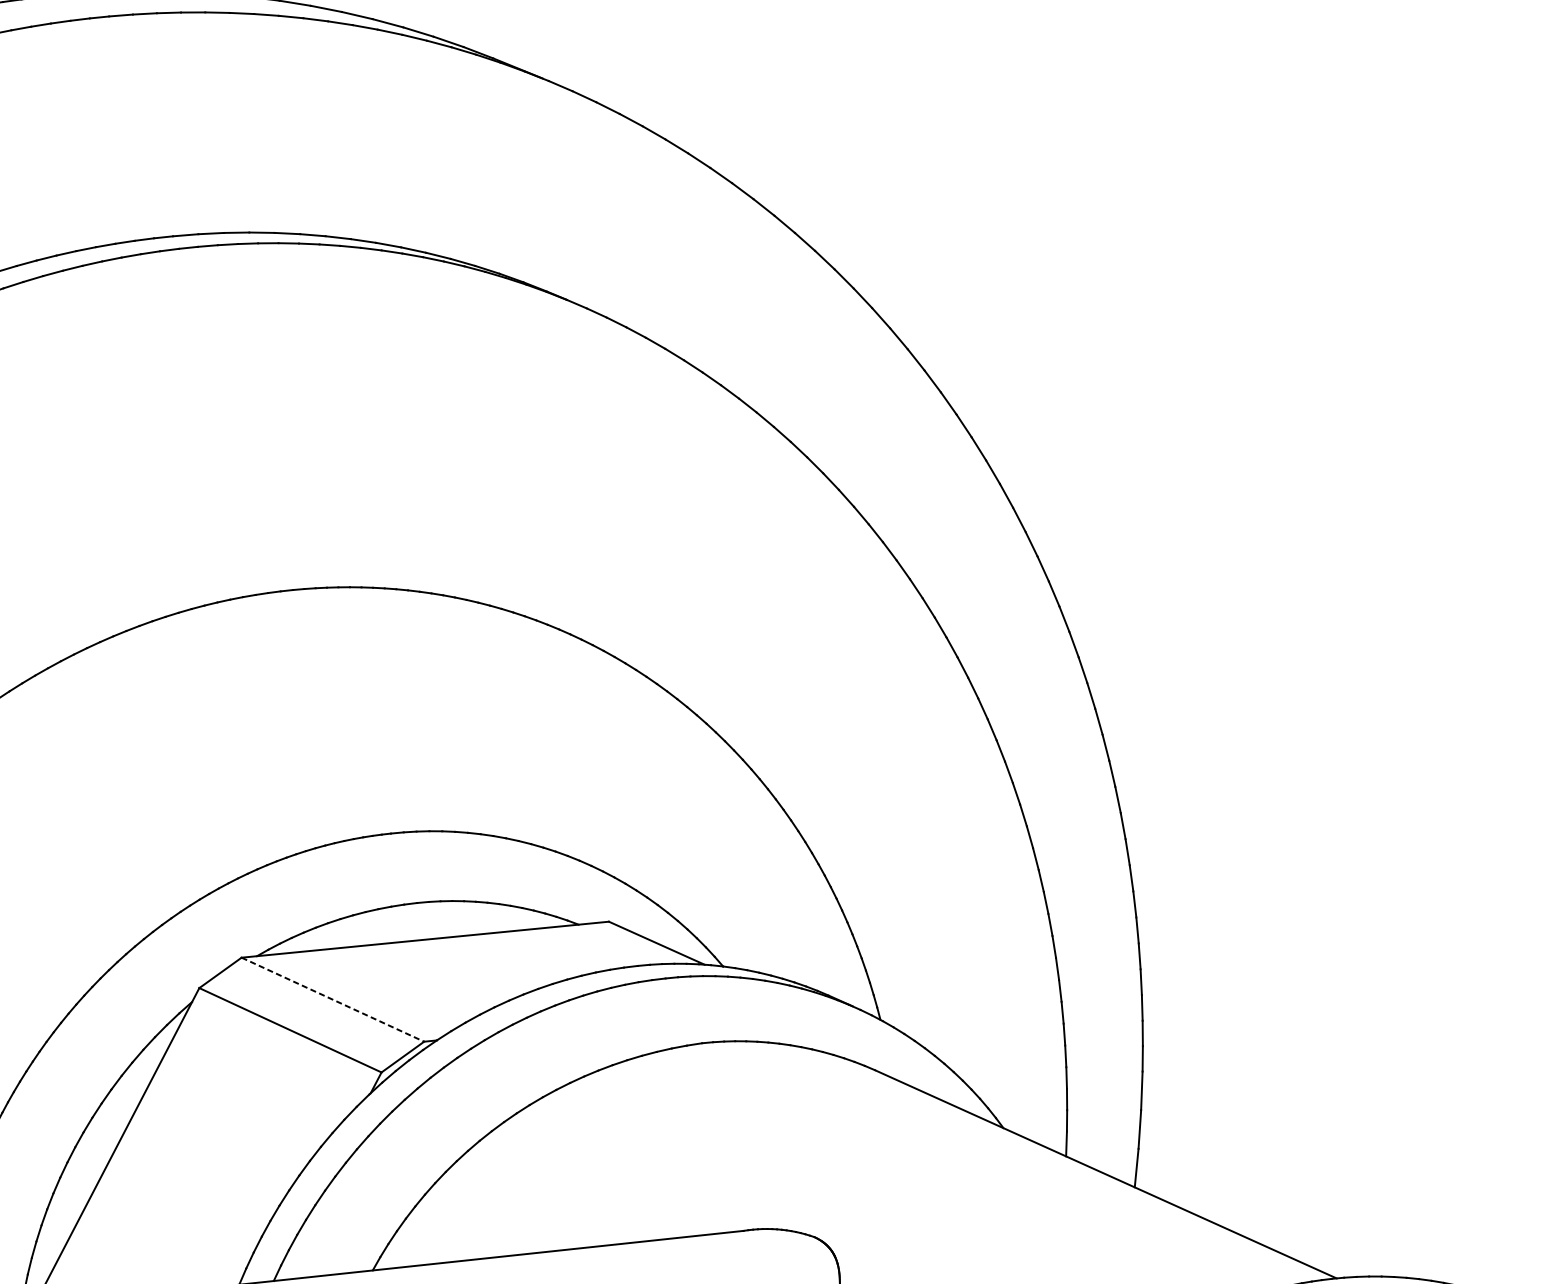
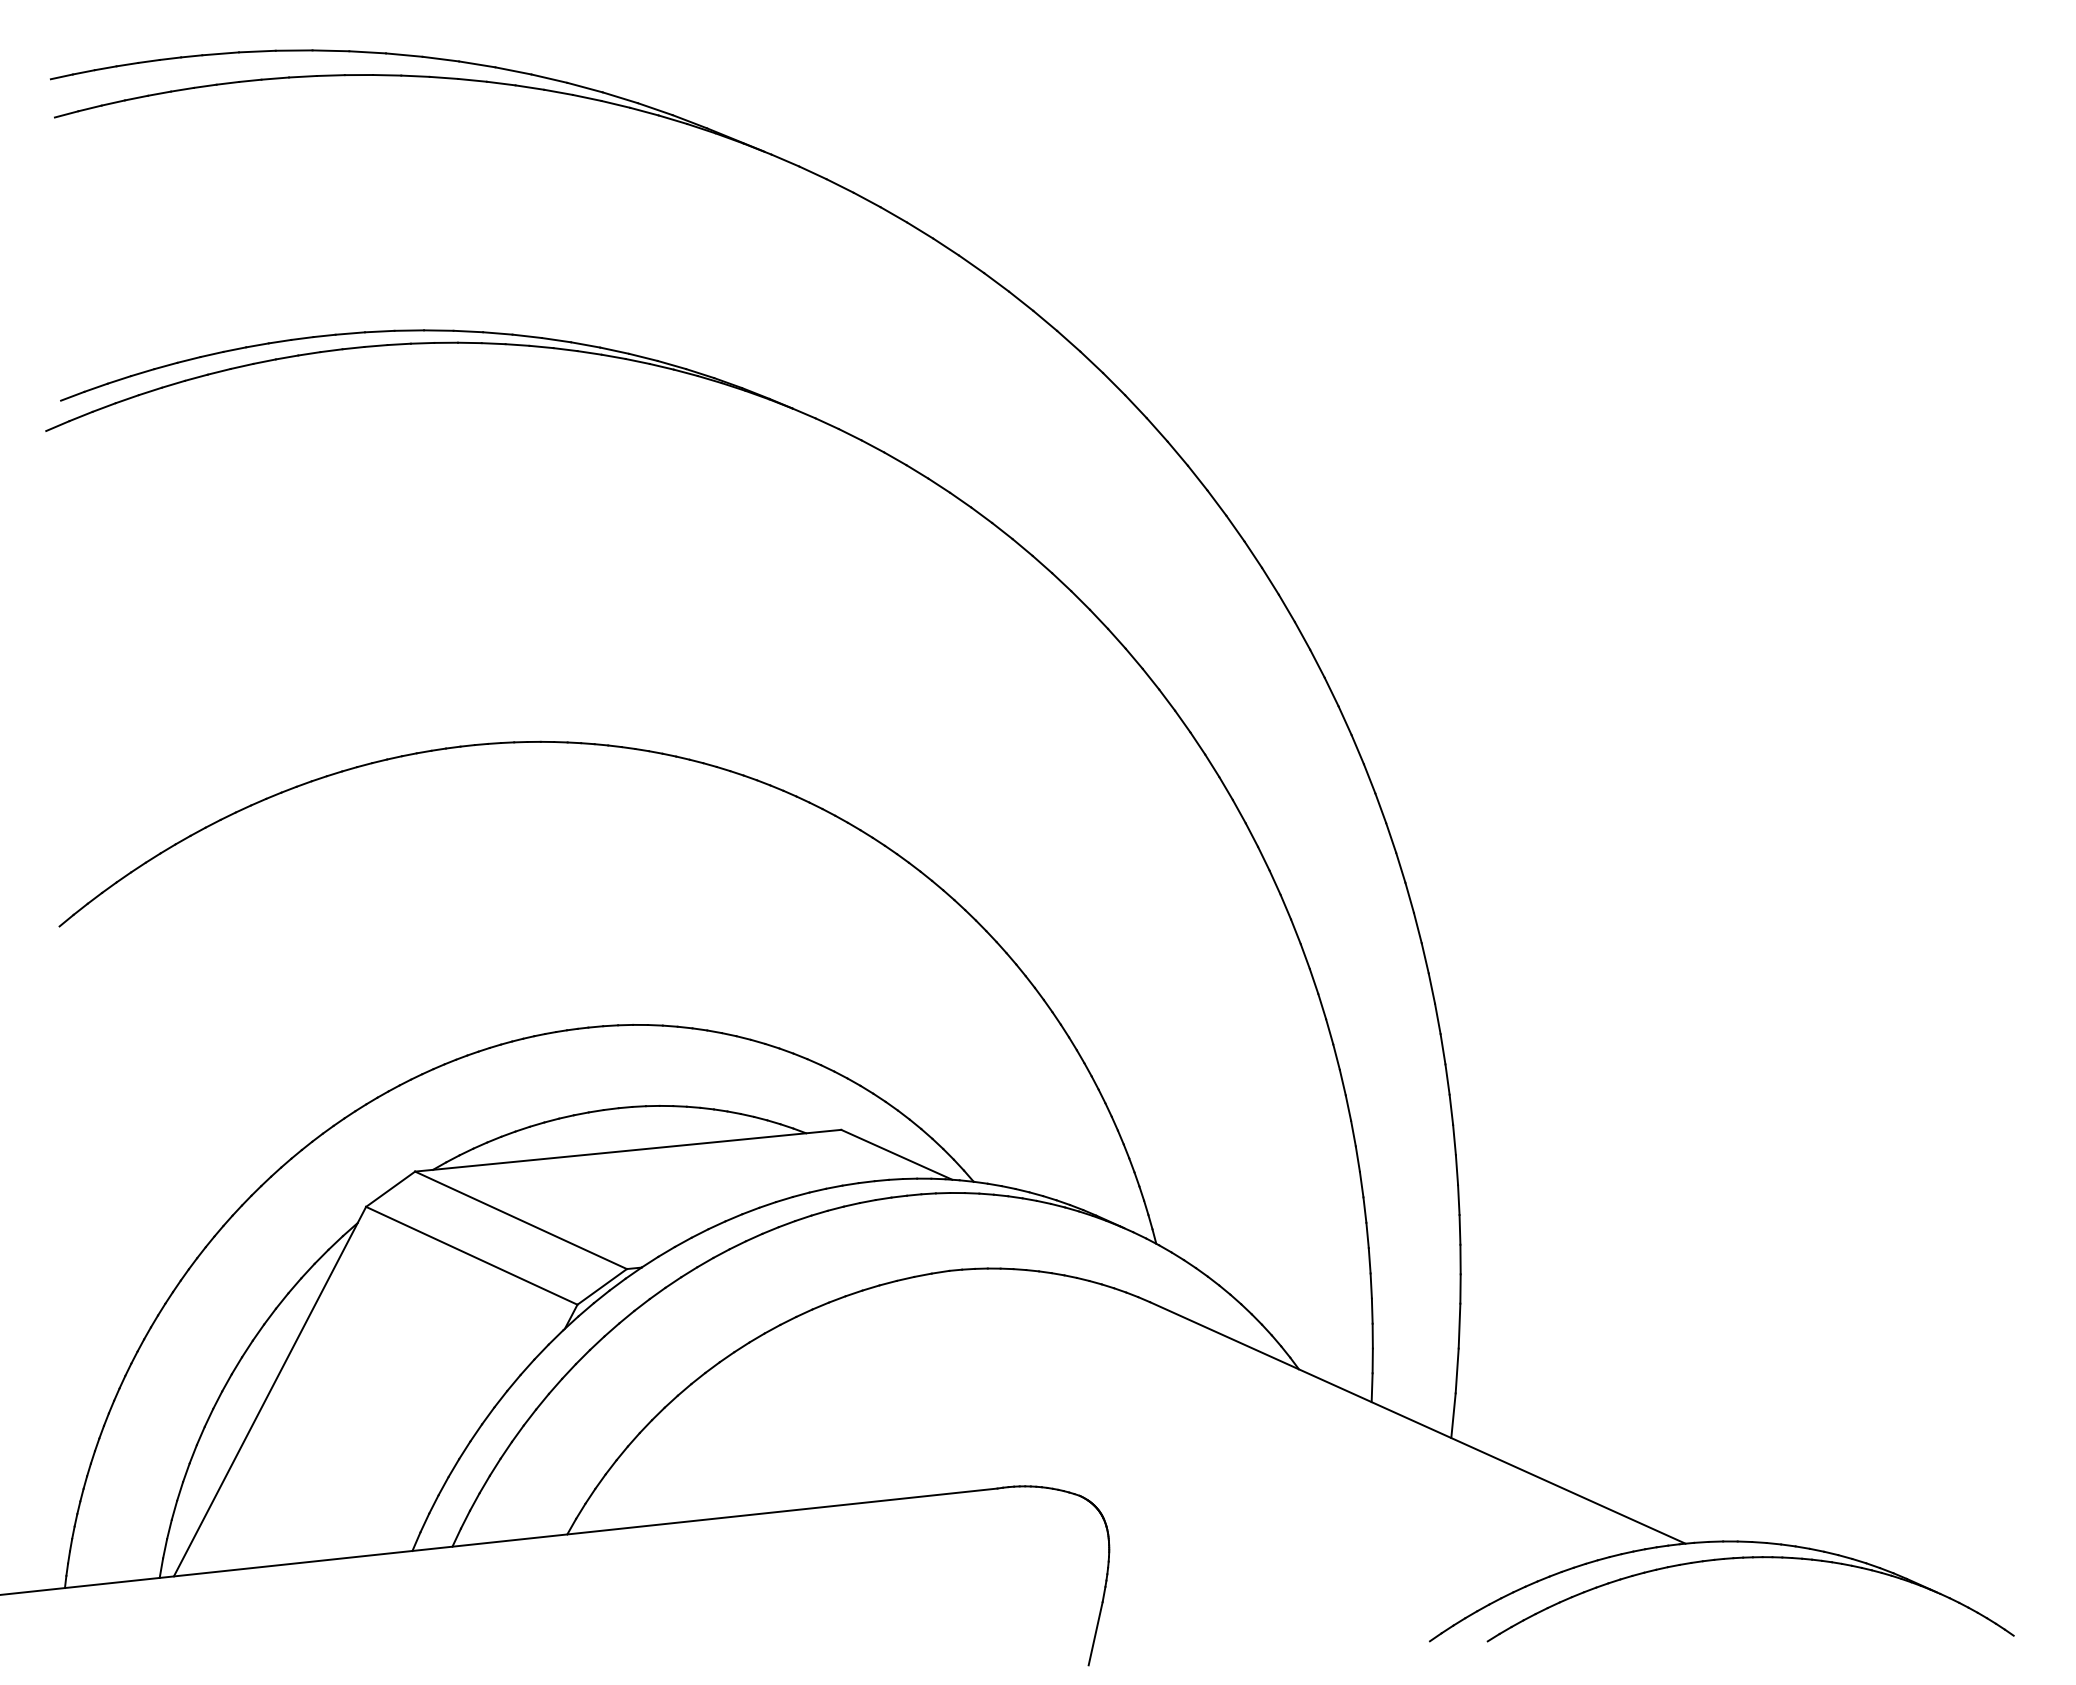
line: (333, 999) -> (521, 1220), dashed -> solid

